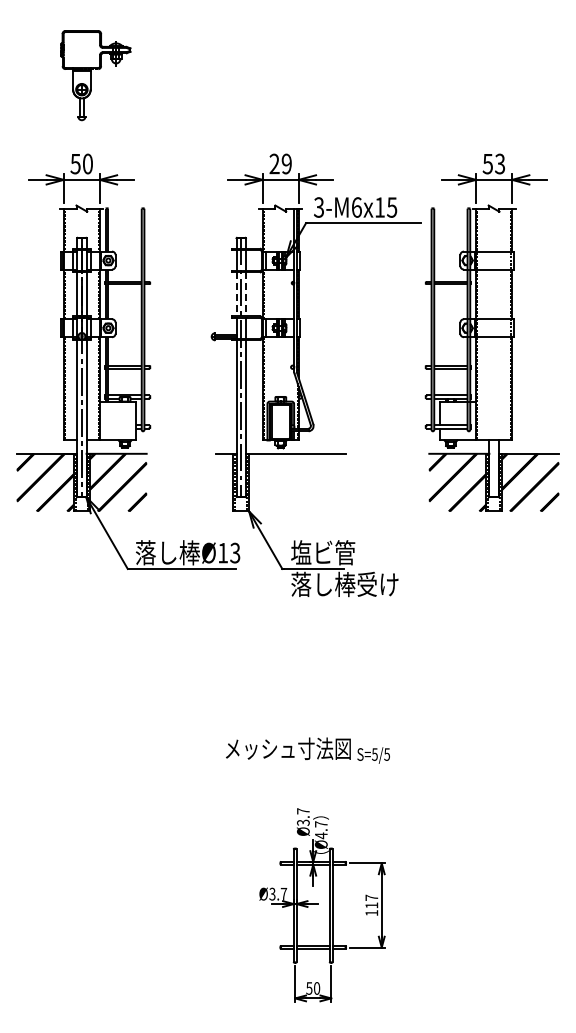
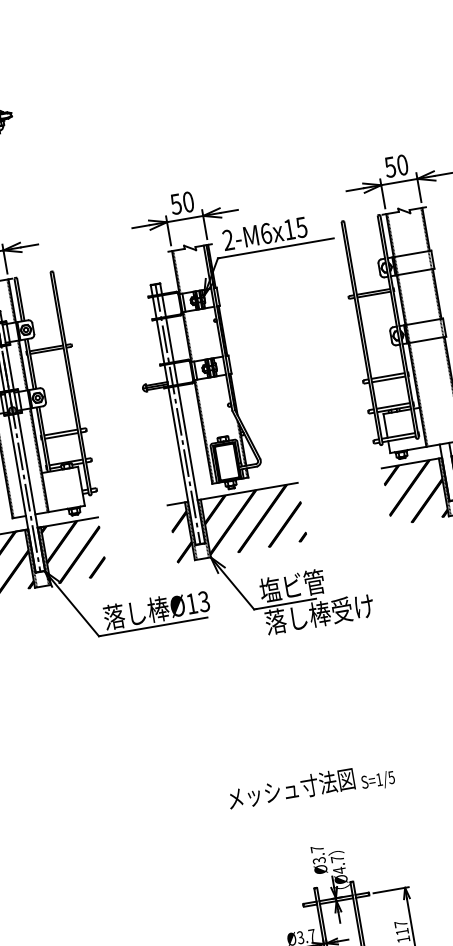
text: (280, 163) -> (182, 202), 29 -> 50
text: (500, 163) -> (402, 164), 53 -> 50
text: (319, 207) -> (228, 240), 3-M6x15 -> 2-M6x15
line: (236, 294) -> (160, 341), dashed -> solid
line: (245, 294) -> (169, 340), dashed -> solid
hatch: (280, 482) -> (237, 522), added
text: (374, 754) -> (378, 779), S=5/5 -> S=1/5

